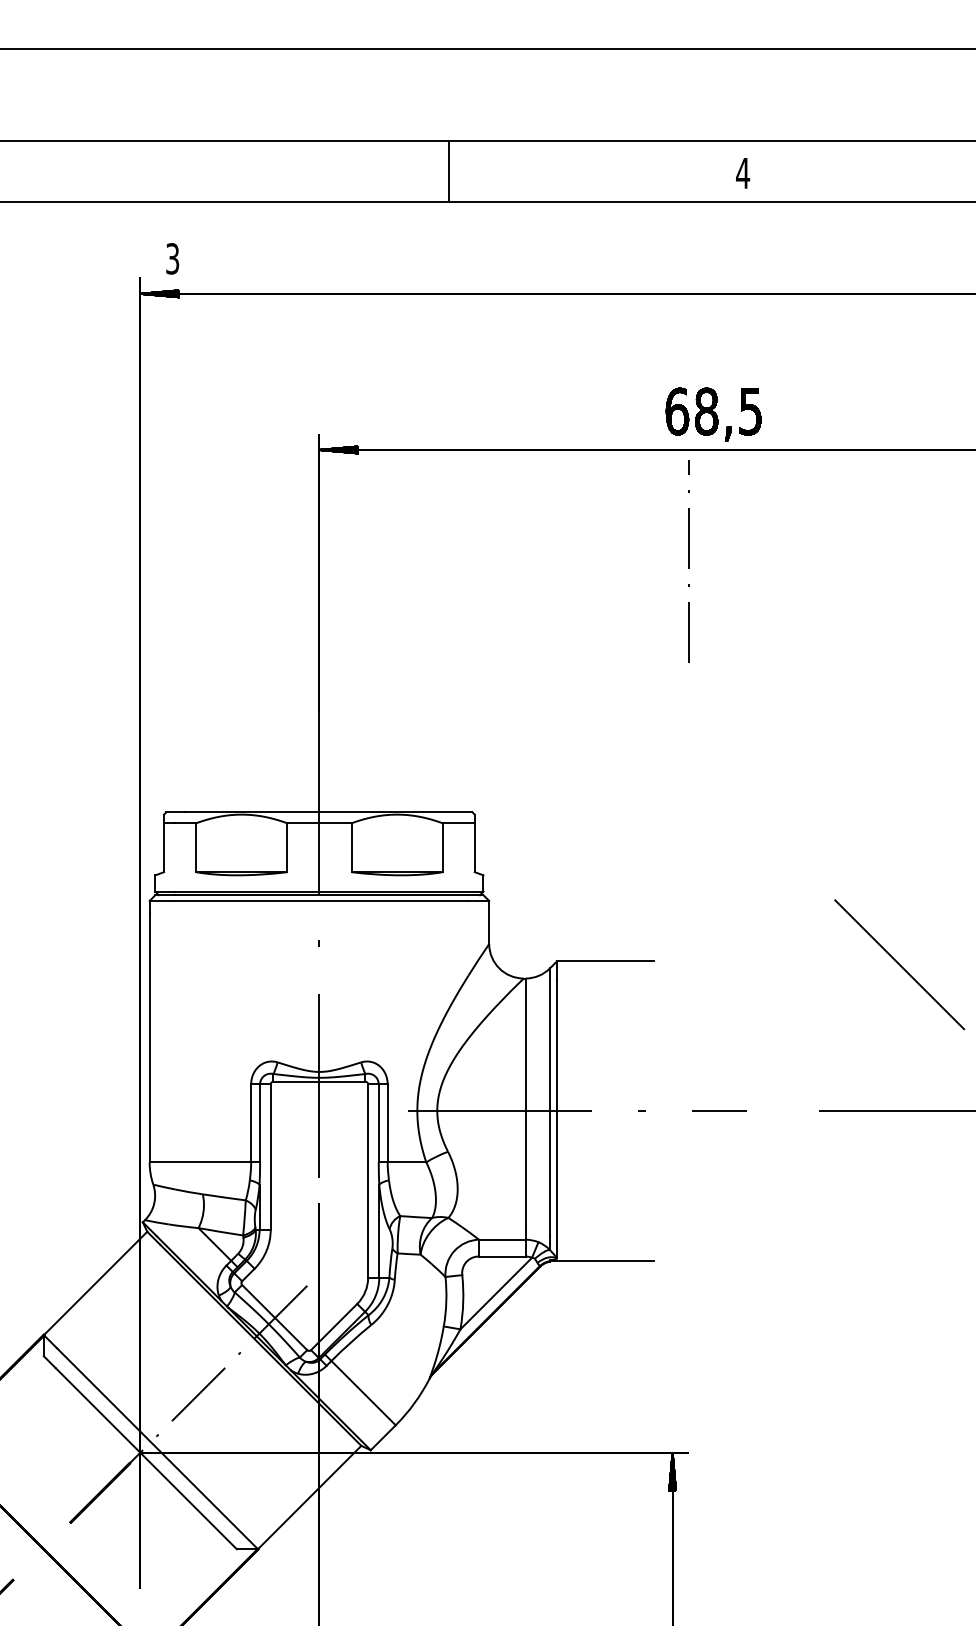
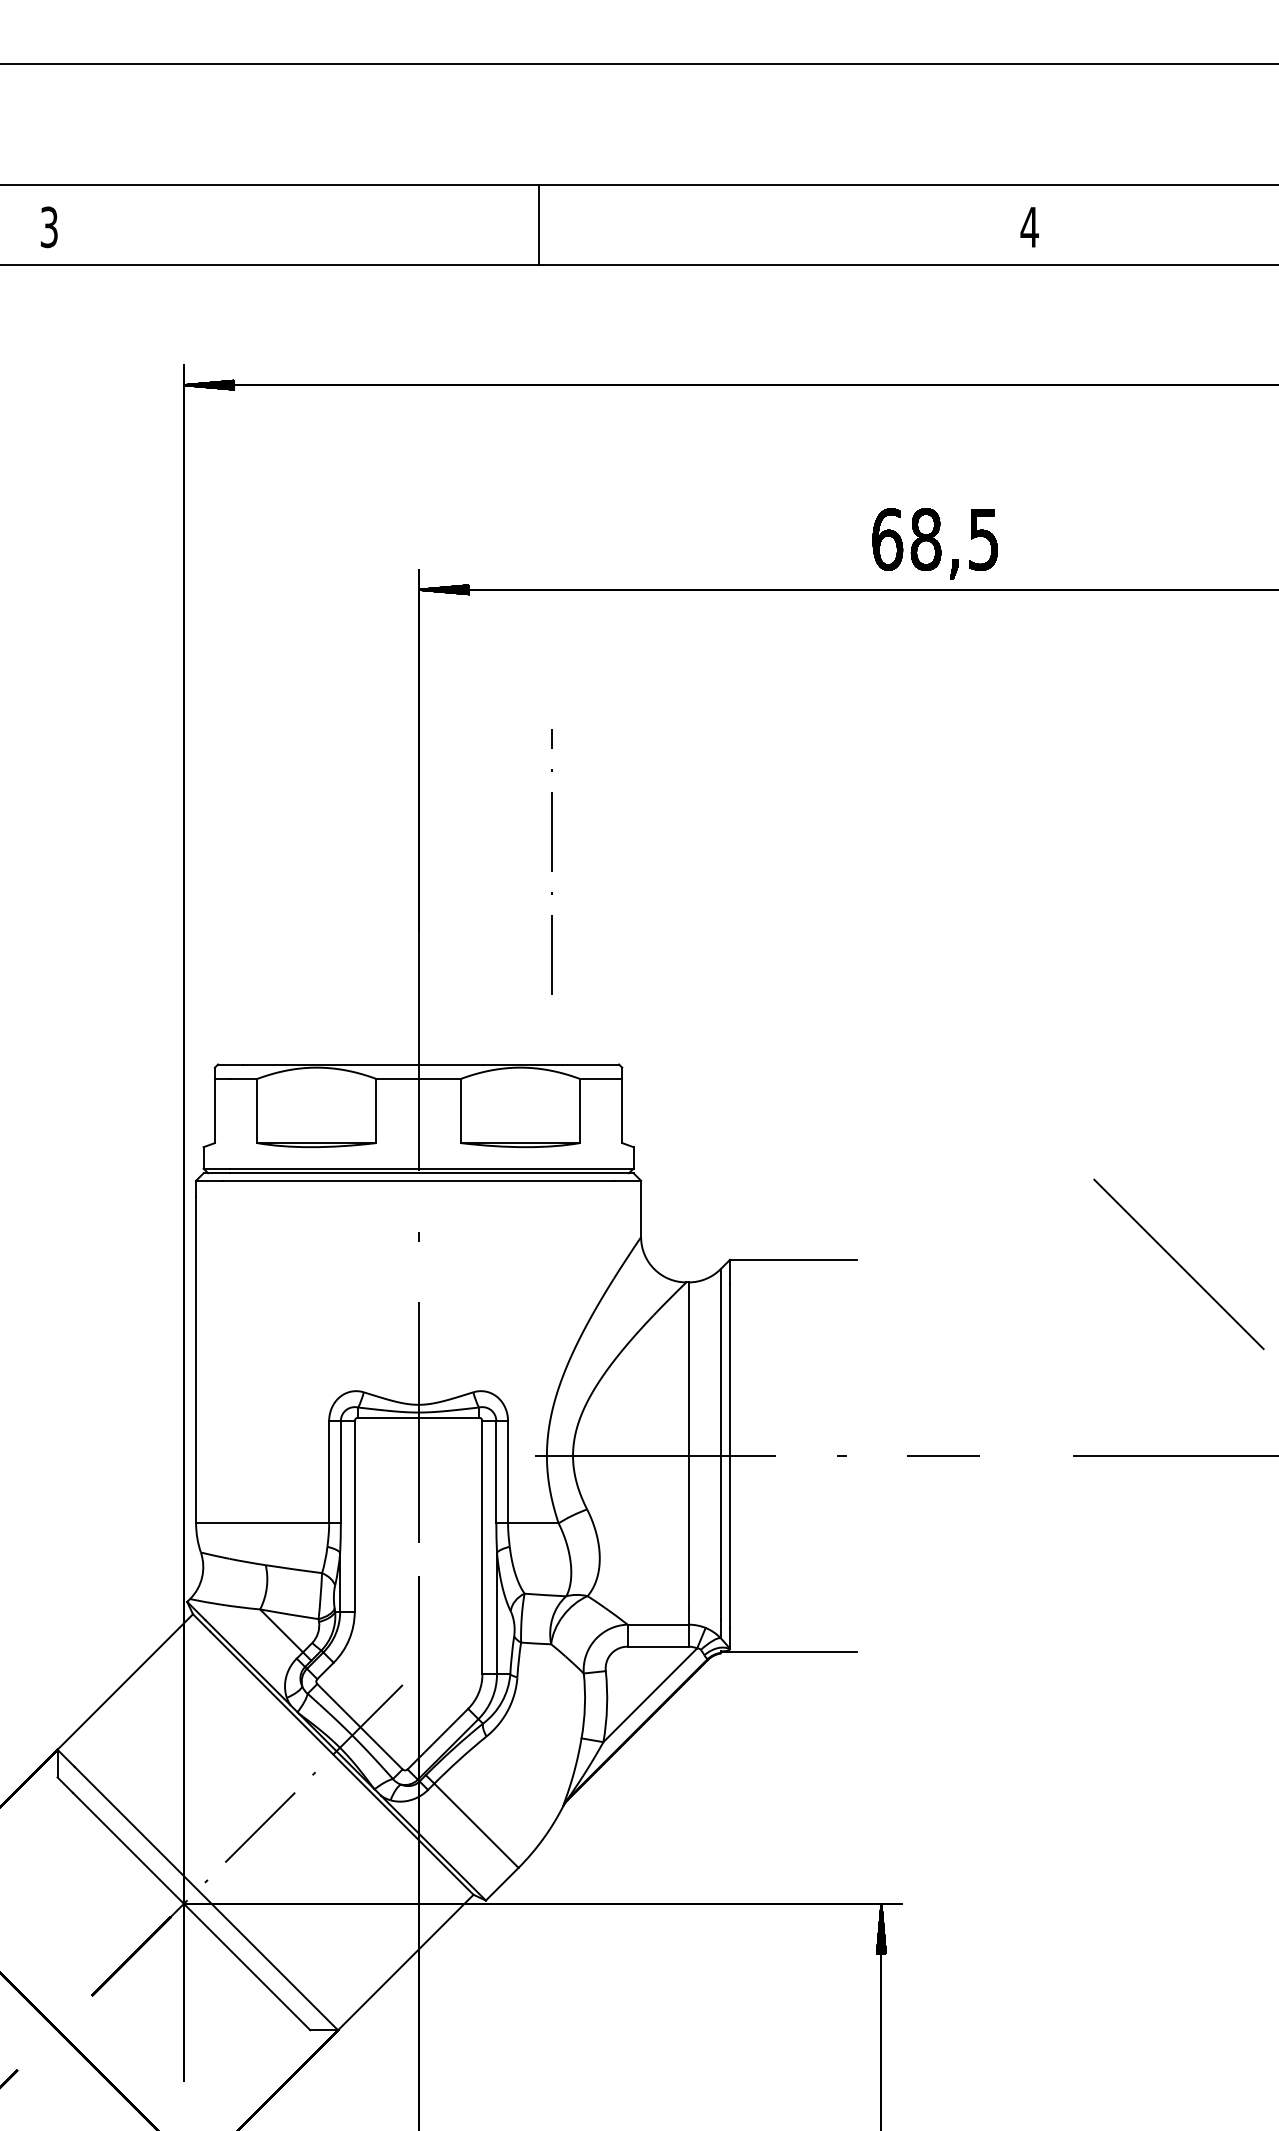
line: (449, 171) -> (538, 224), moved
text: (742, 173) -> (1029, 227), moved
text: (172, 258) -> (49, 227), moved
line: (688, 561) -> (551, 861), moved

